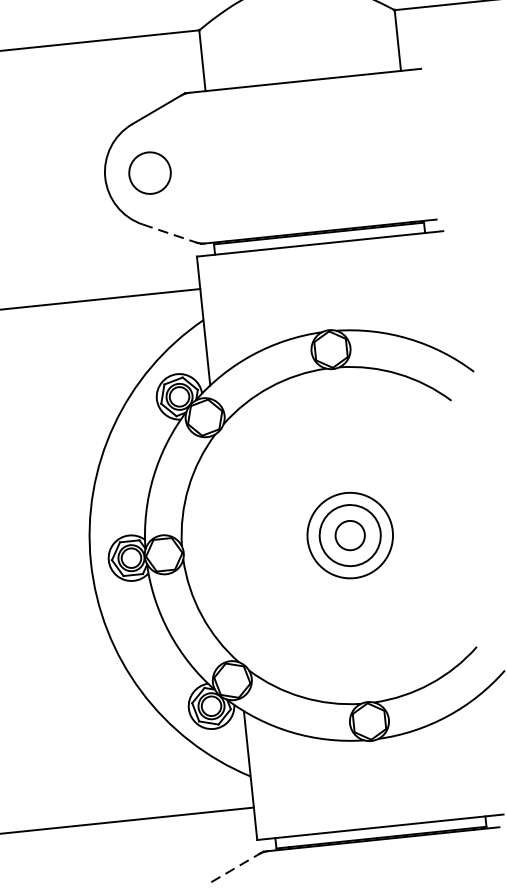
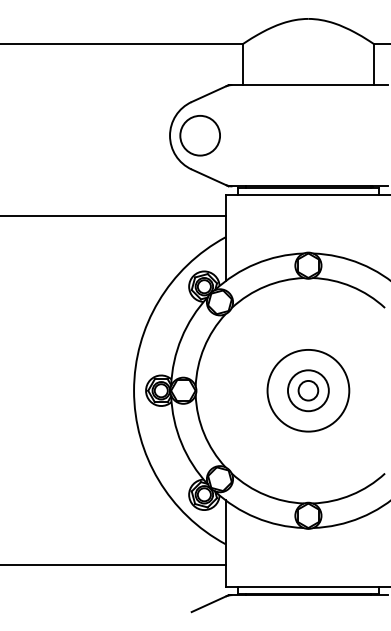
circle: (149, 172) -> (199, 135), size x1.43
line: (172, 235) -> (210, 178), dashed -> solid
circle: (350, 535) -> (308, 390), size x1.43
line: (235, 867) -> (209, 603), dashed -> solid

